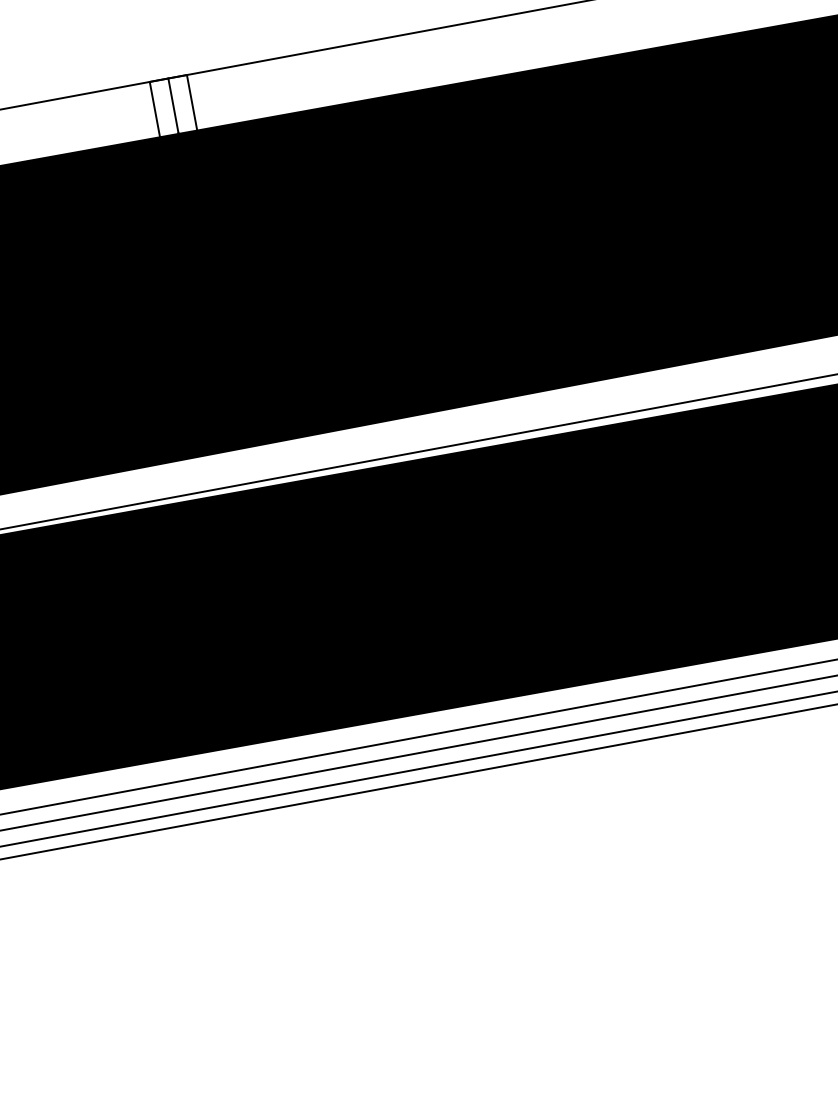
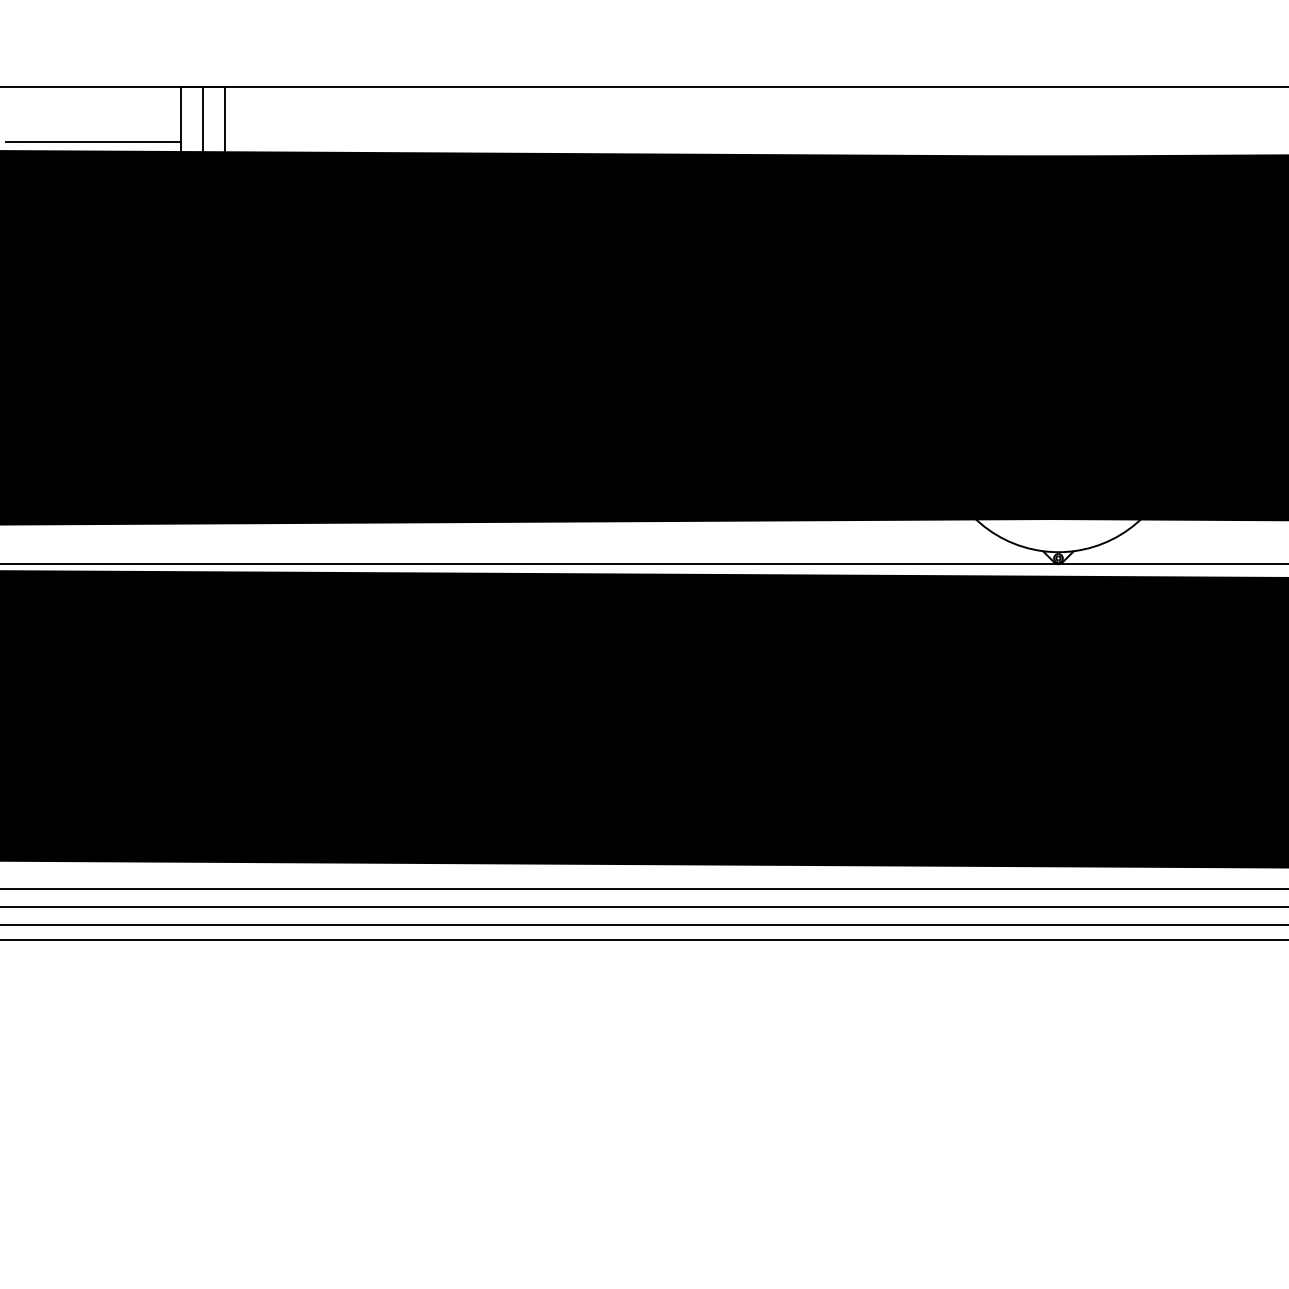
line: (83, 142) -> (93, 141), added

